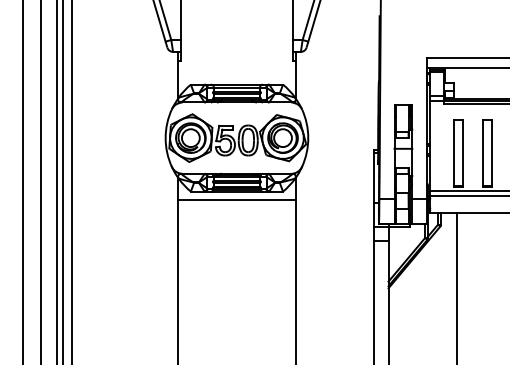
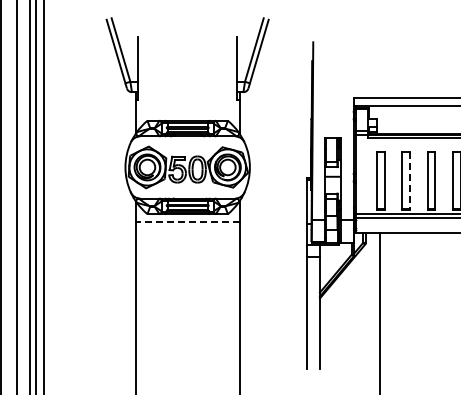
line: (492, 153) -> (410, 180), solid -> dashed
line: (236, 200) -> (187, 221), solid -> dashed

